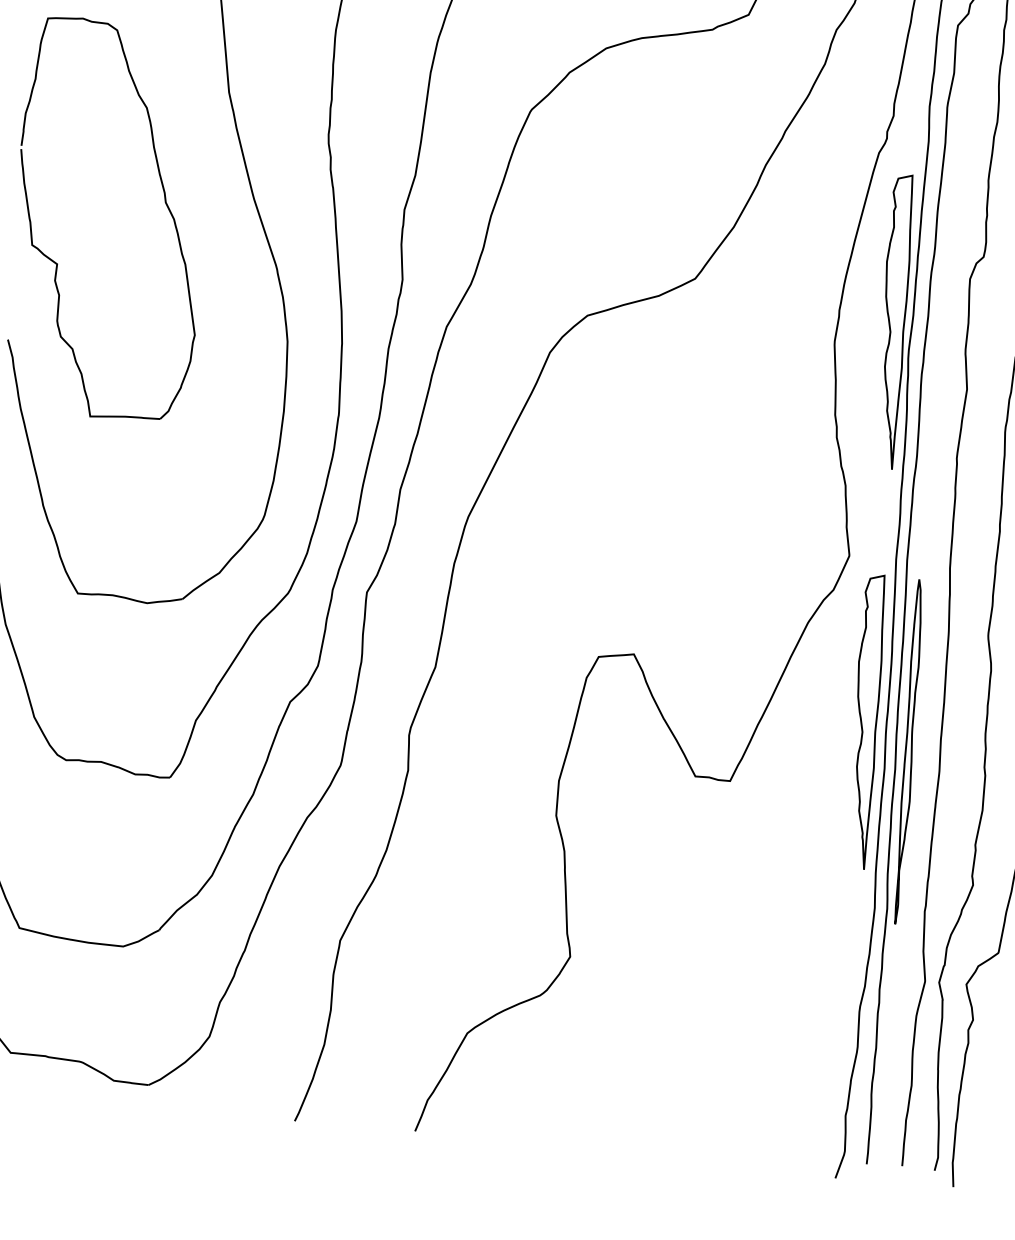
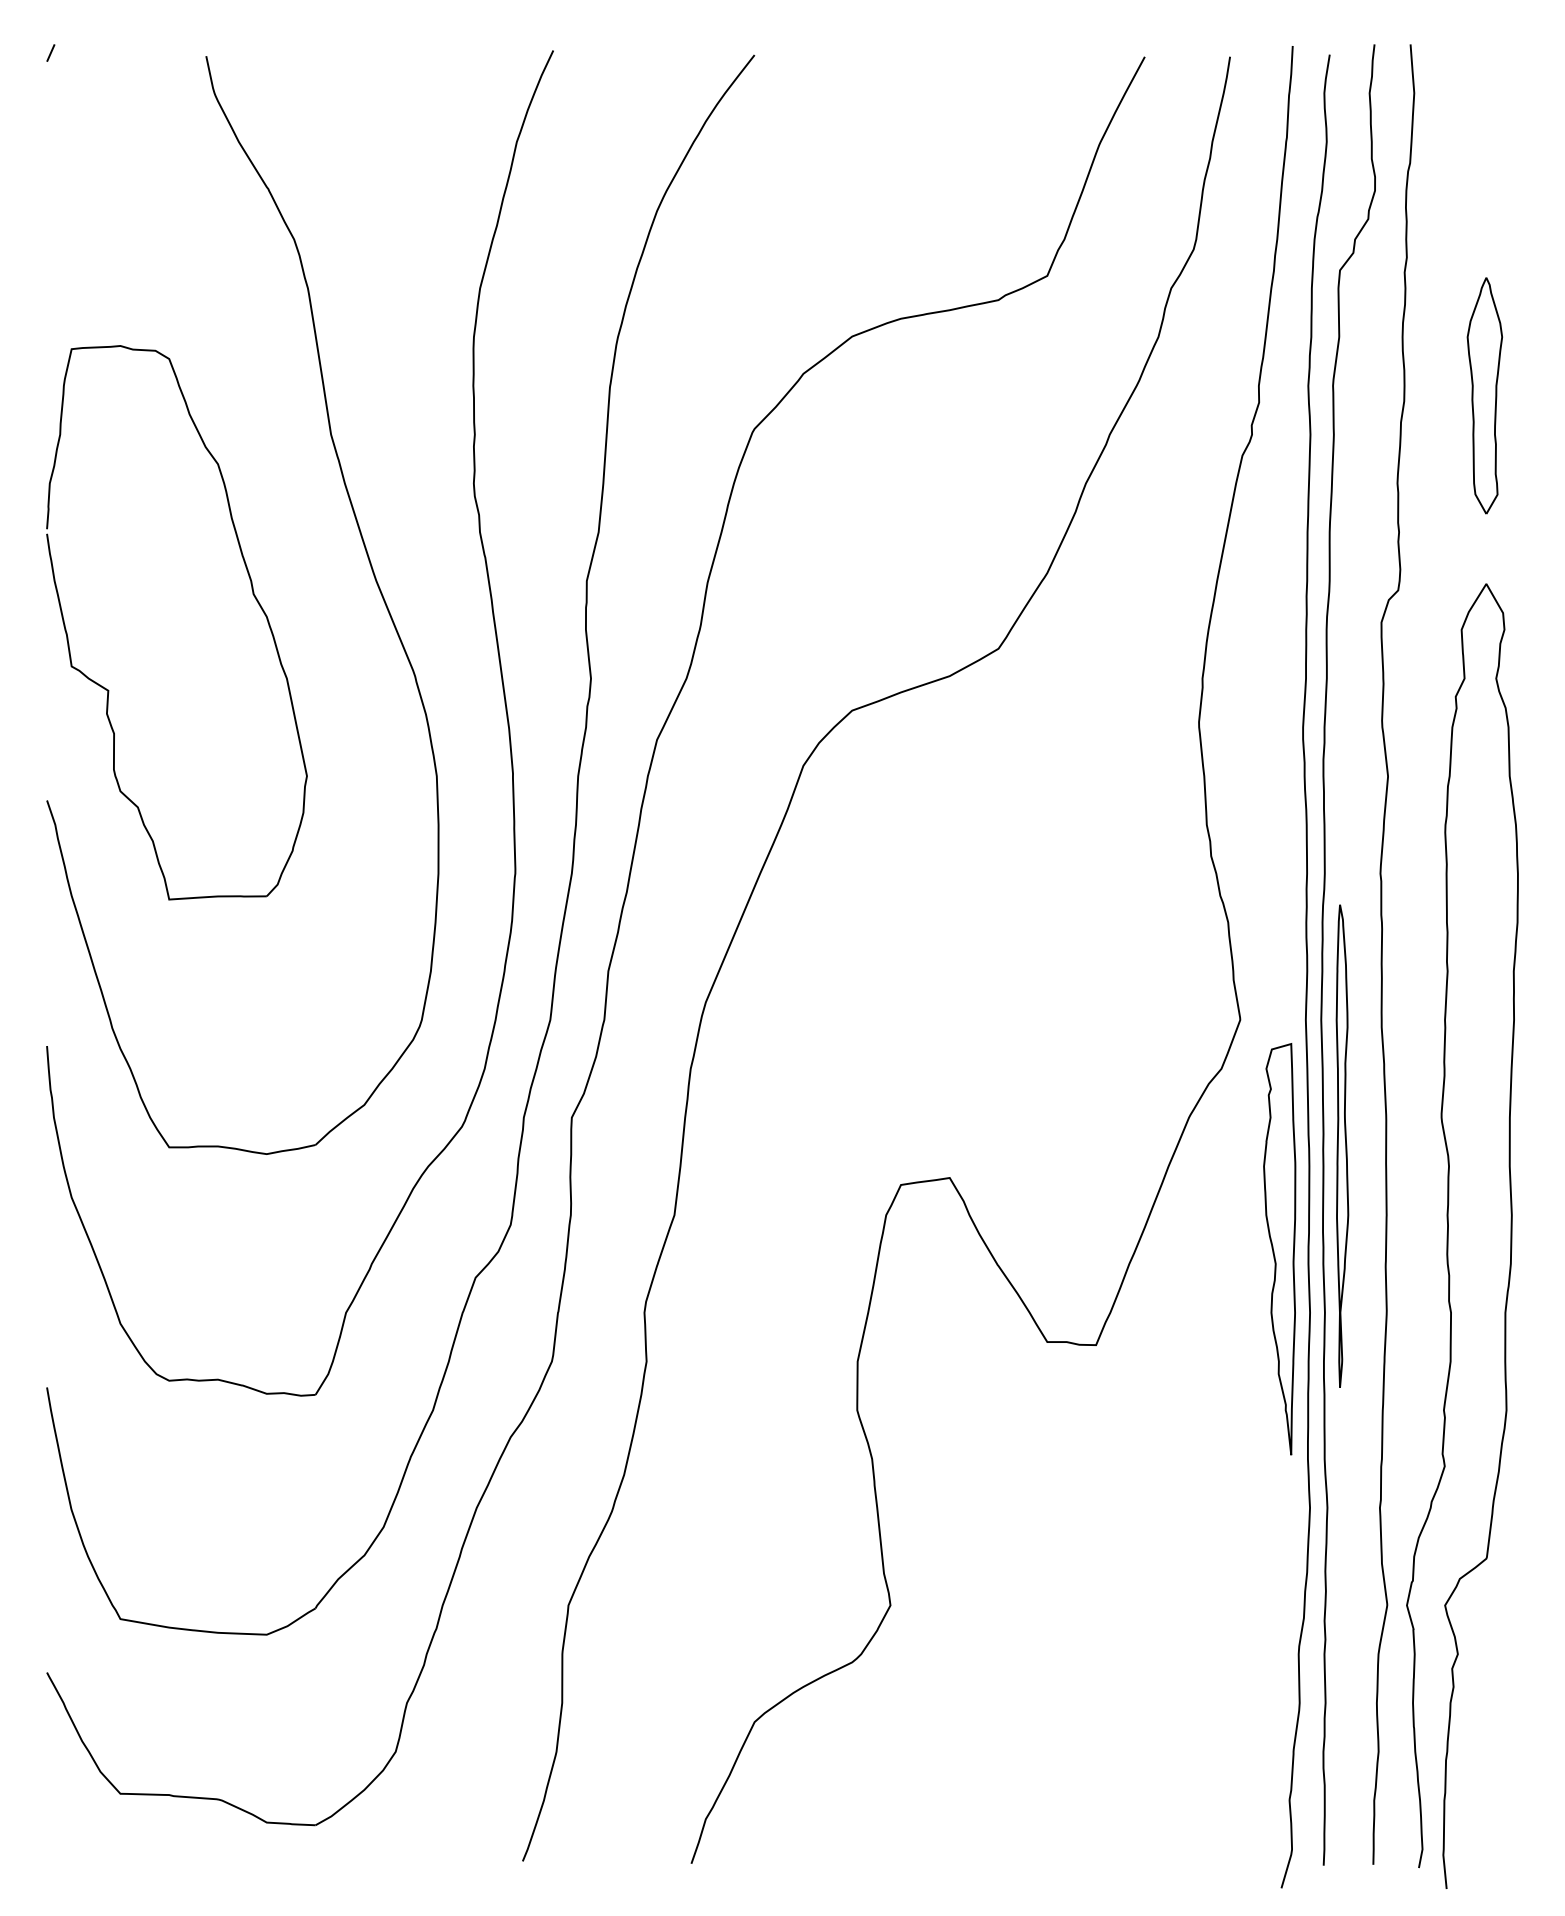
part: (893, 321) -> (1279, 689), removed
part: (909, 751) -> (1342, 1145), moved

